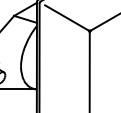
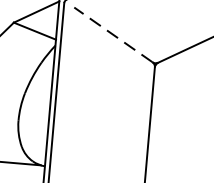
line: (66, 17) -> (113, 34), solid -> dashed

